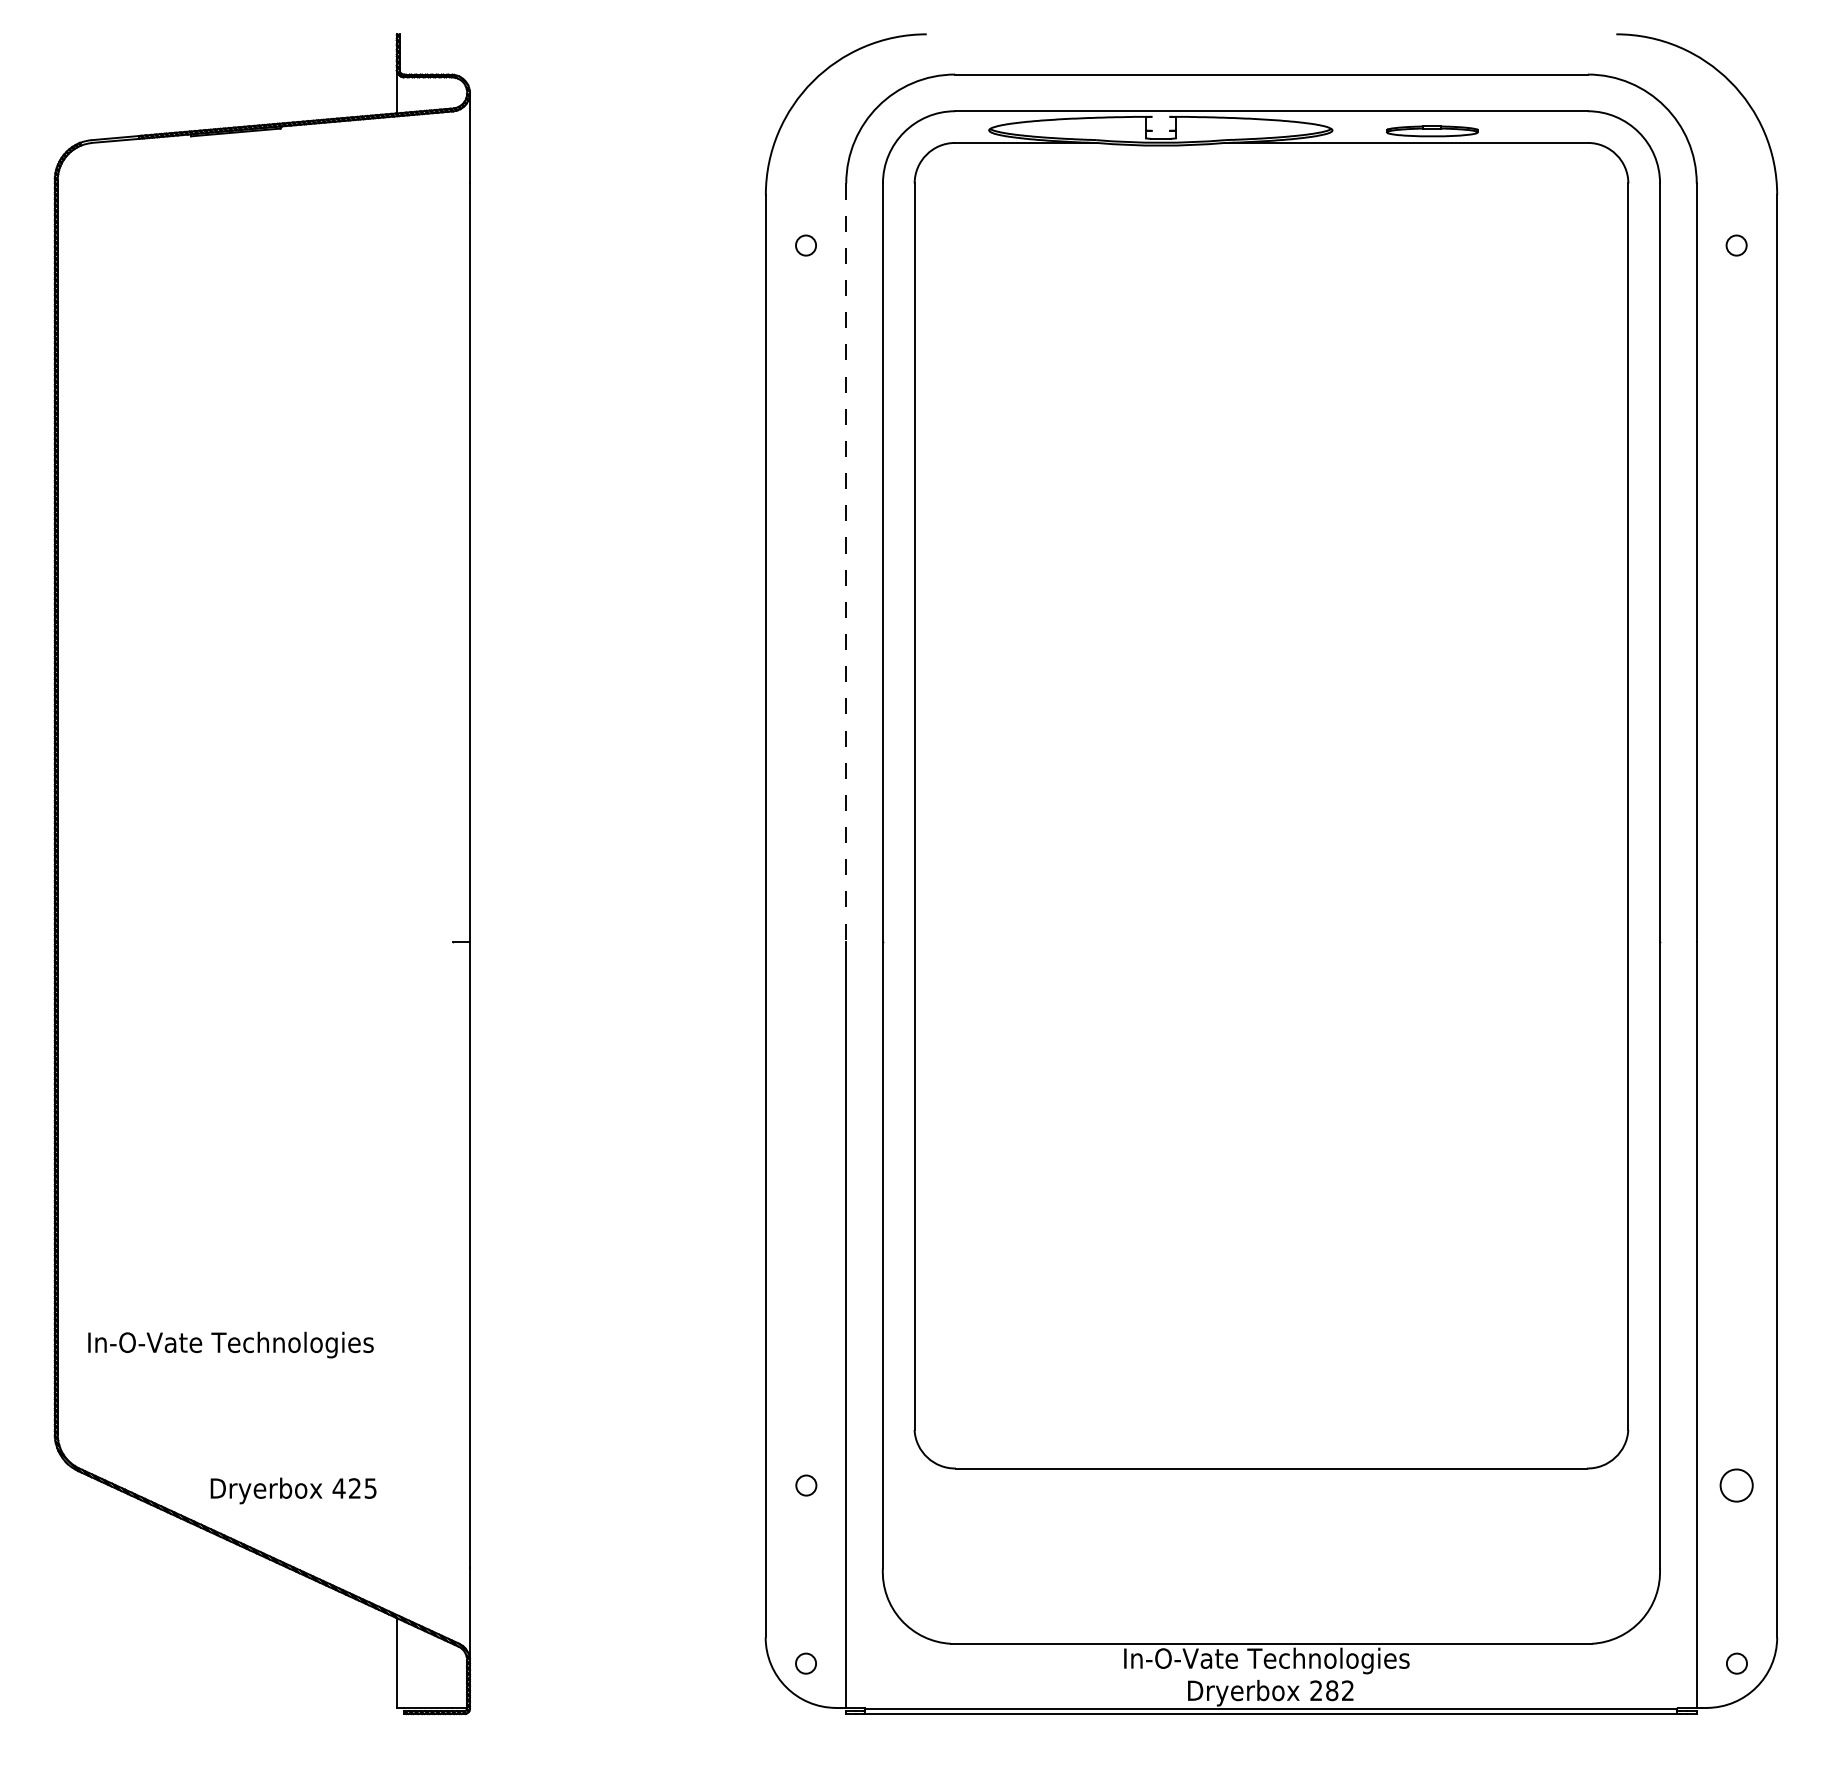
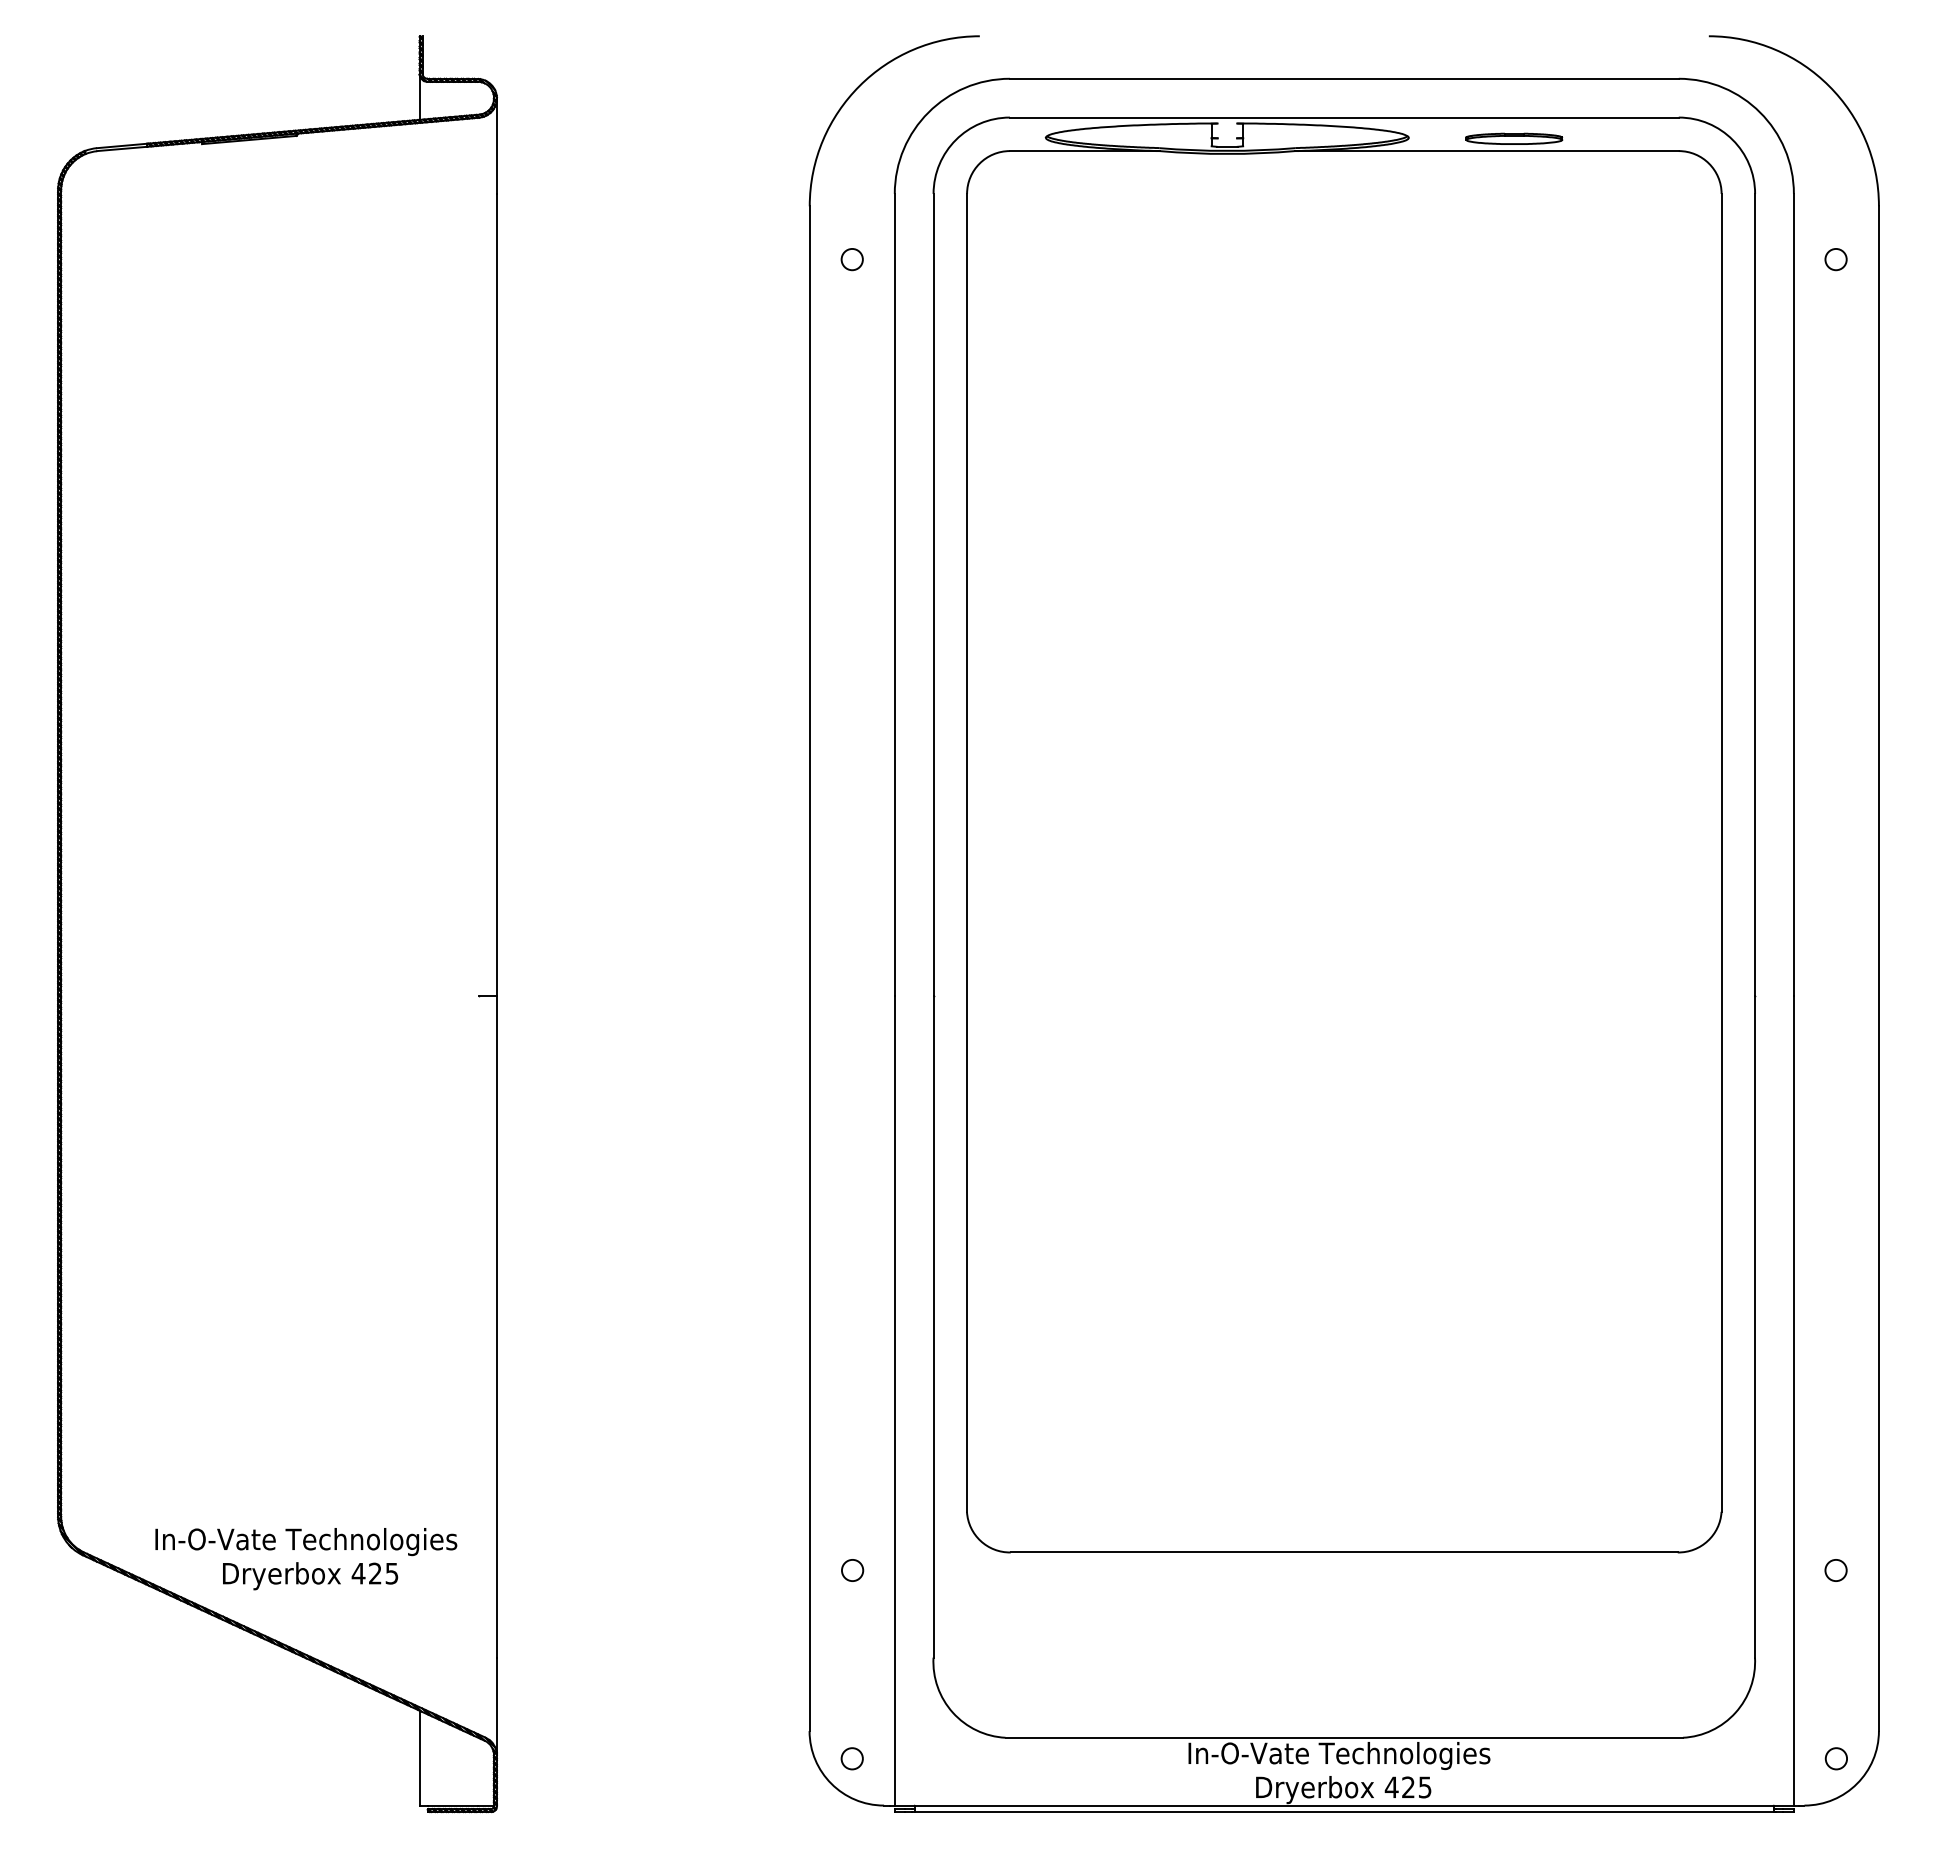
line: (846, 562) -> (894, 594), dashed -> solid
text: (231, 1345) -> (306, 1542), moved
circle: (1736, 1485) -> (1835, 1570), size x0.62
text: (1331, 1690) -> (1407, 1787), 282 -> 425

